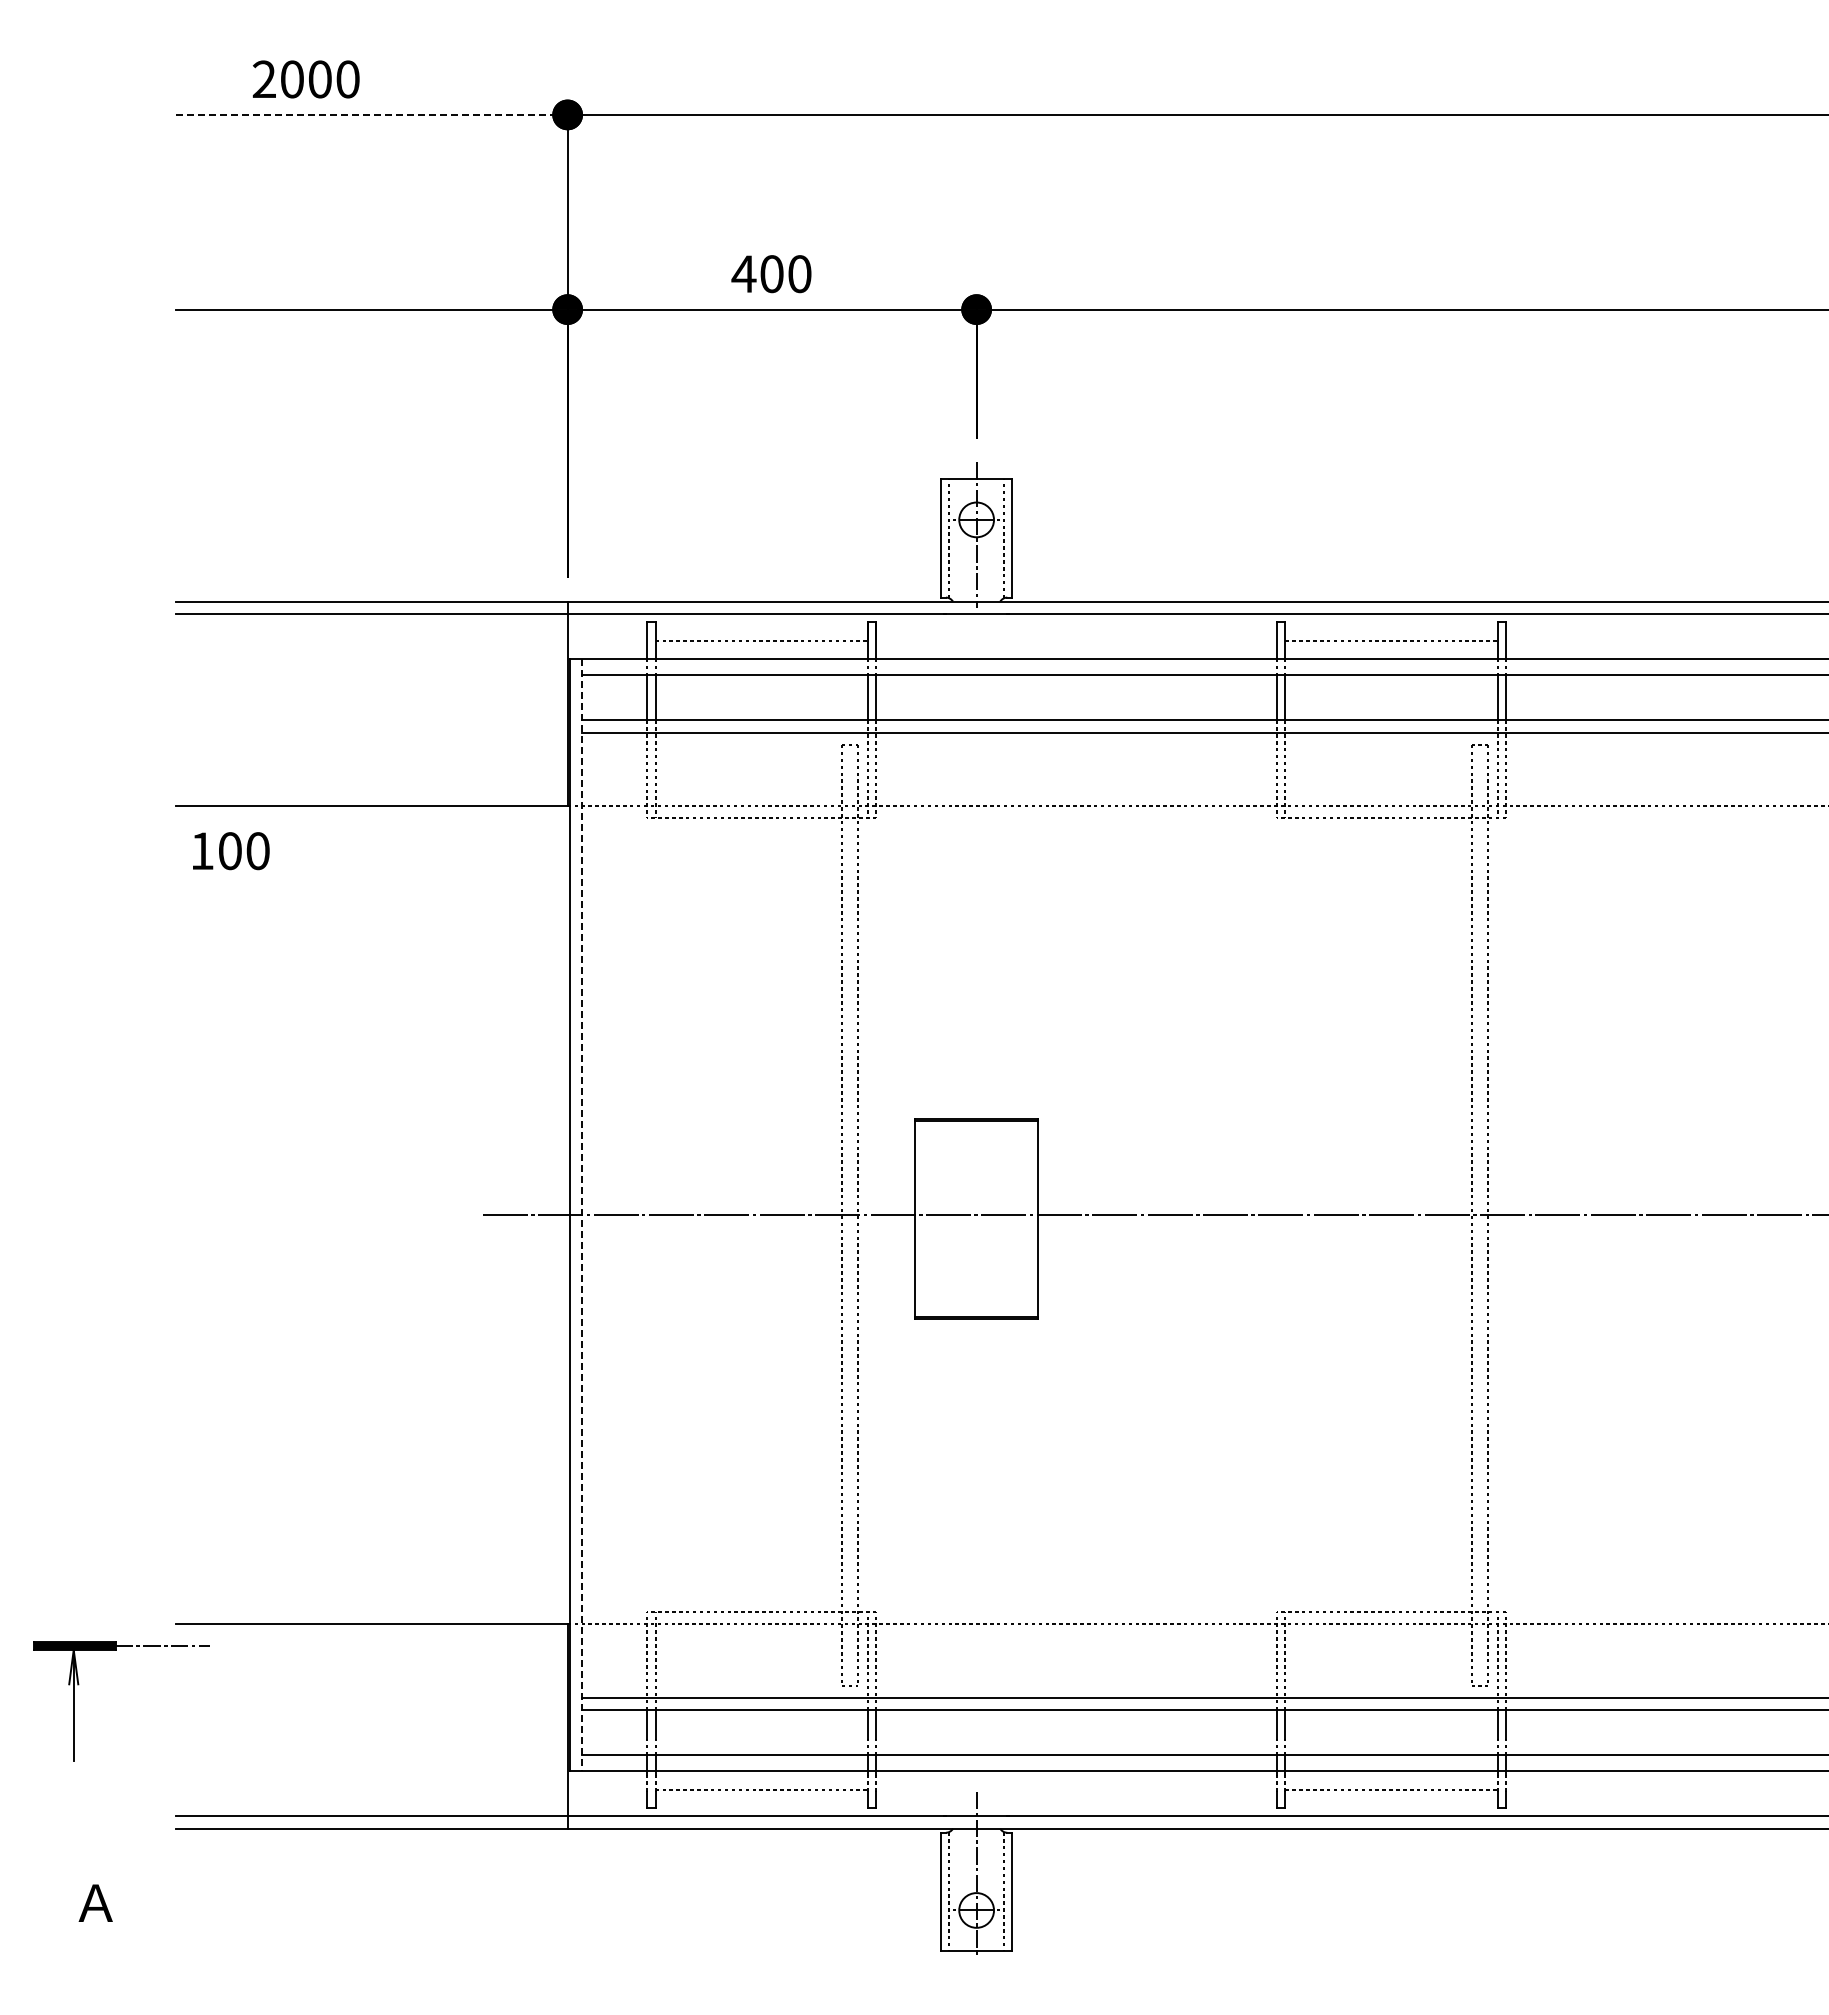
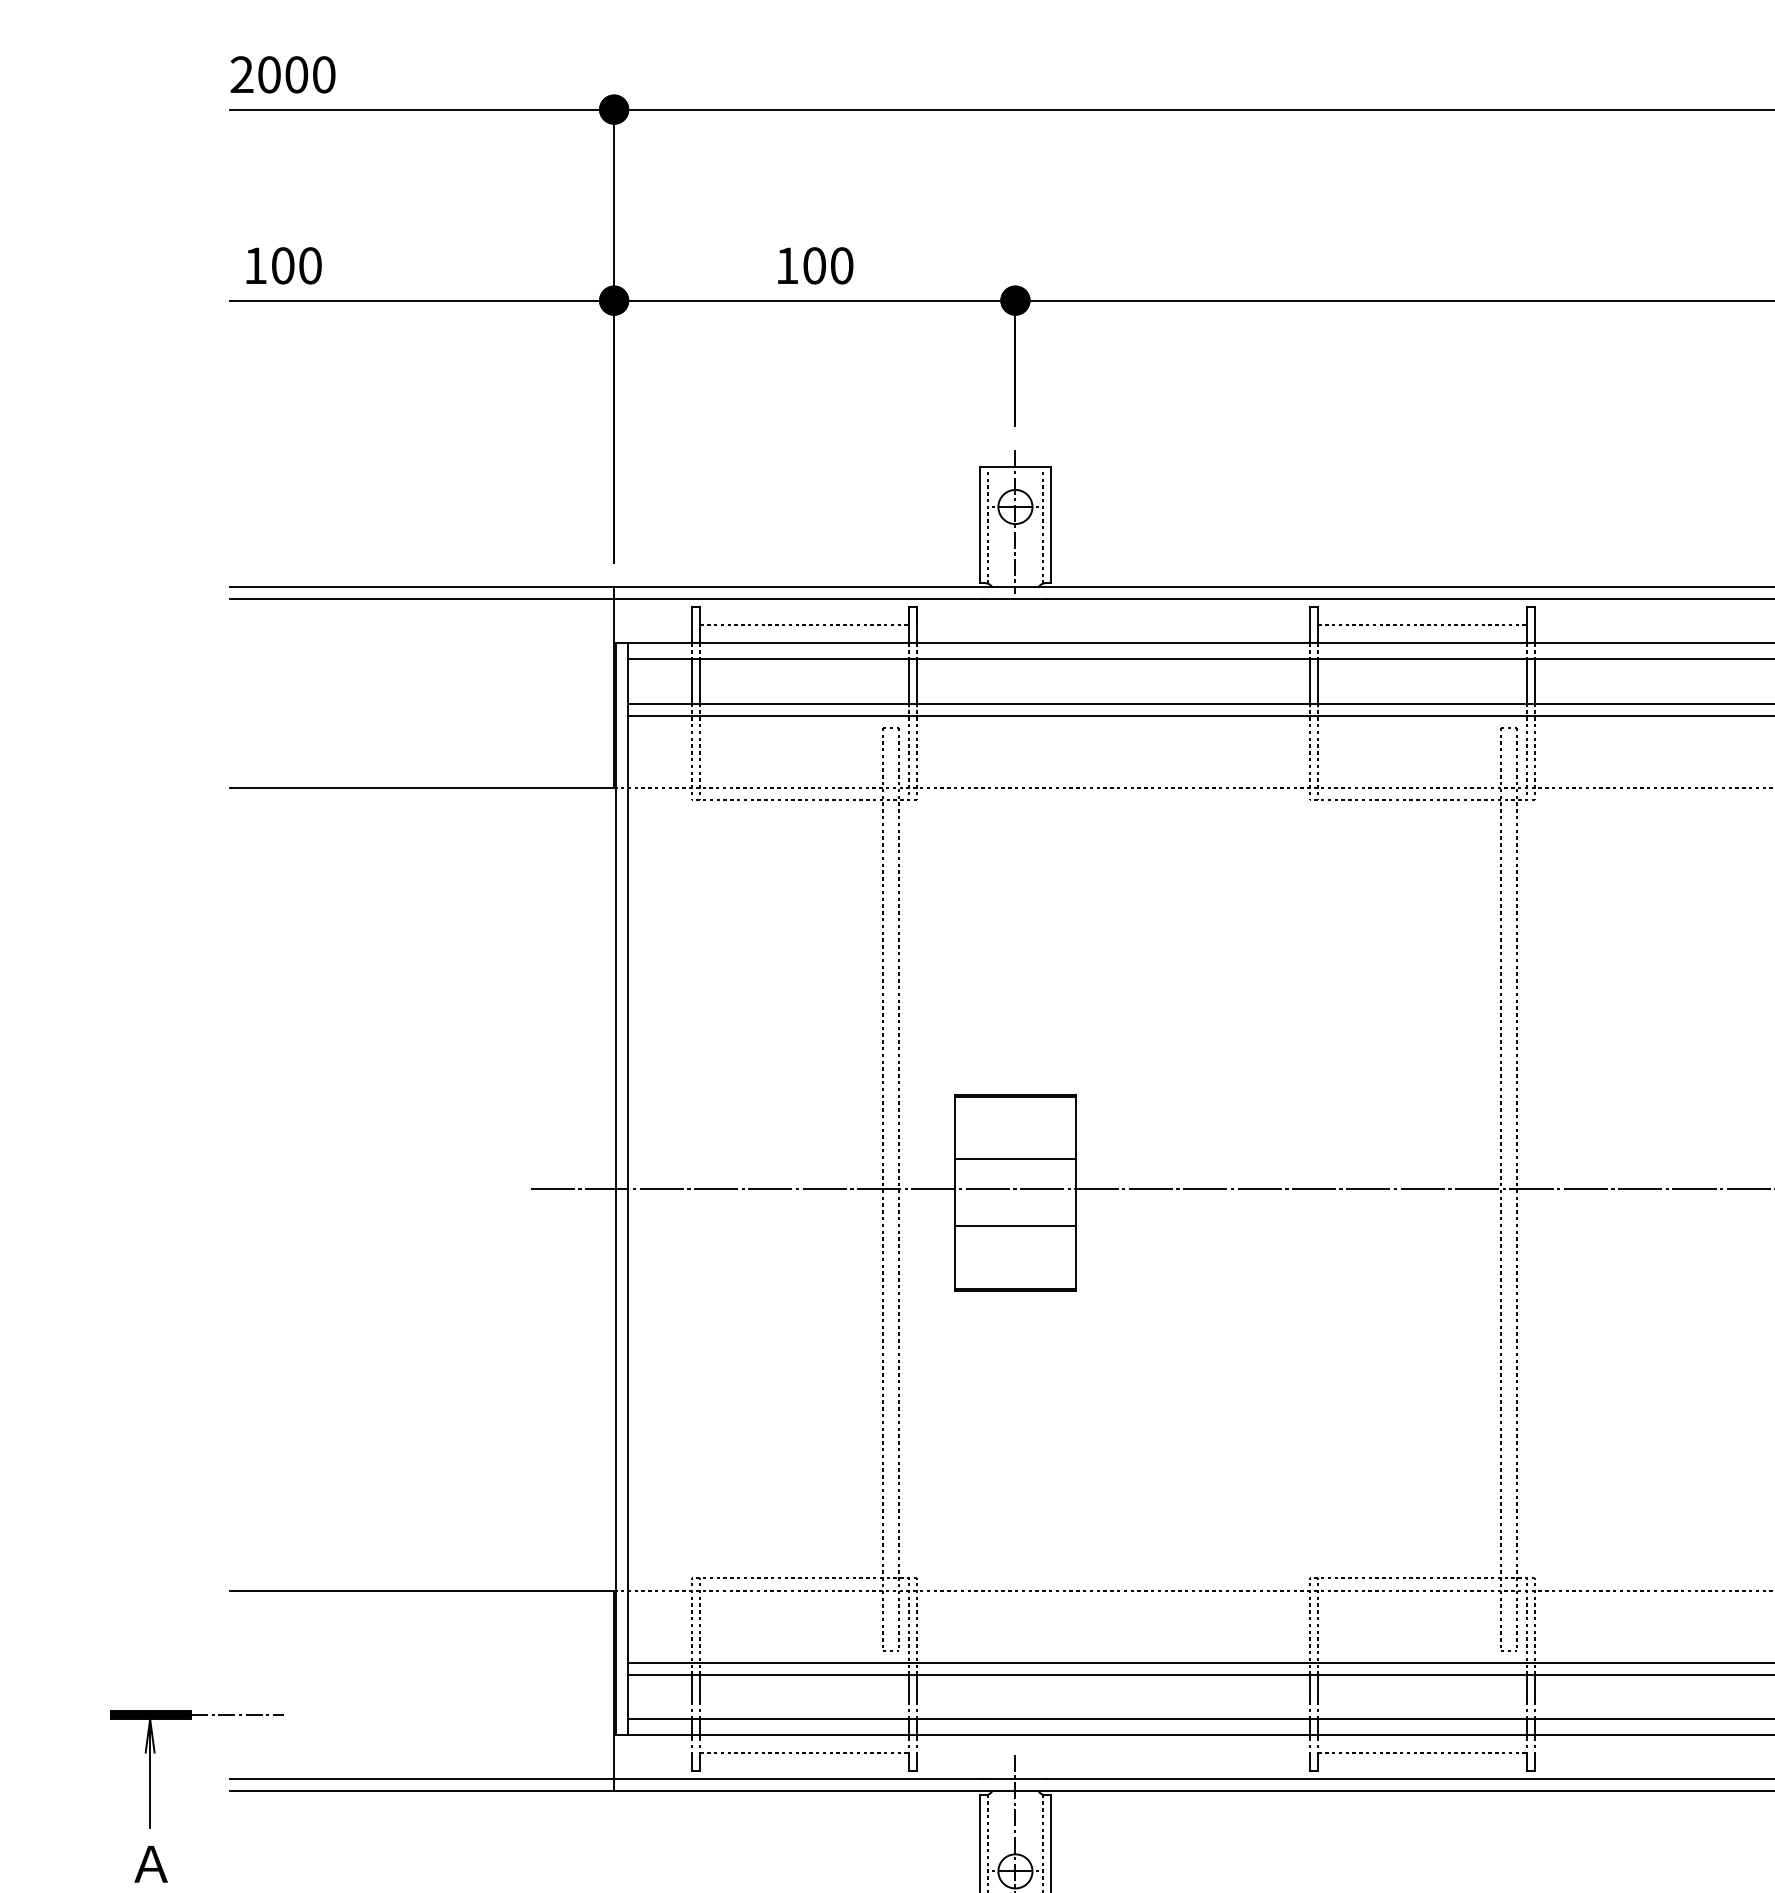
text: (305, 79) -> (282, 74), moved
line: (371, 114) -> (421, 109), dashed -> solid
text: (743, 273) -> (786, 265), 400 -> 100
text: (231, 851) -> (284, 266), moved
line: (976, 1184) -> (1015, 1159), added
line: (581, 1215) -> (627, 1189), dashed -> solid
line: (976, 1252) -> (1015, 1225), added
part: (79, 1684) -> (155, 1752), moved

